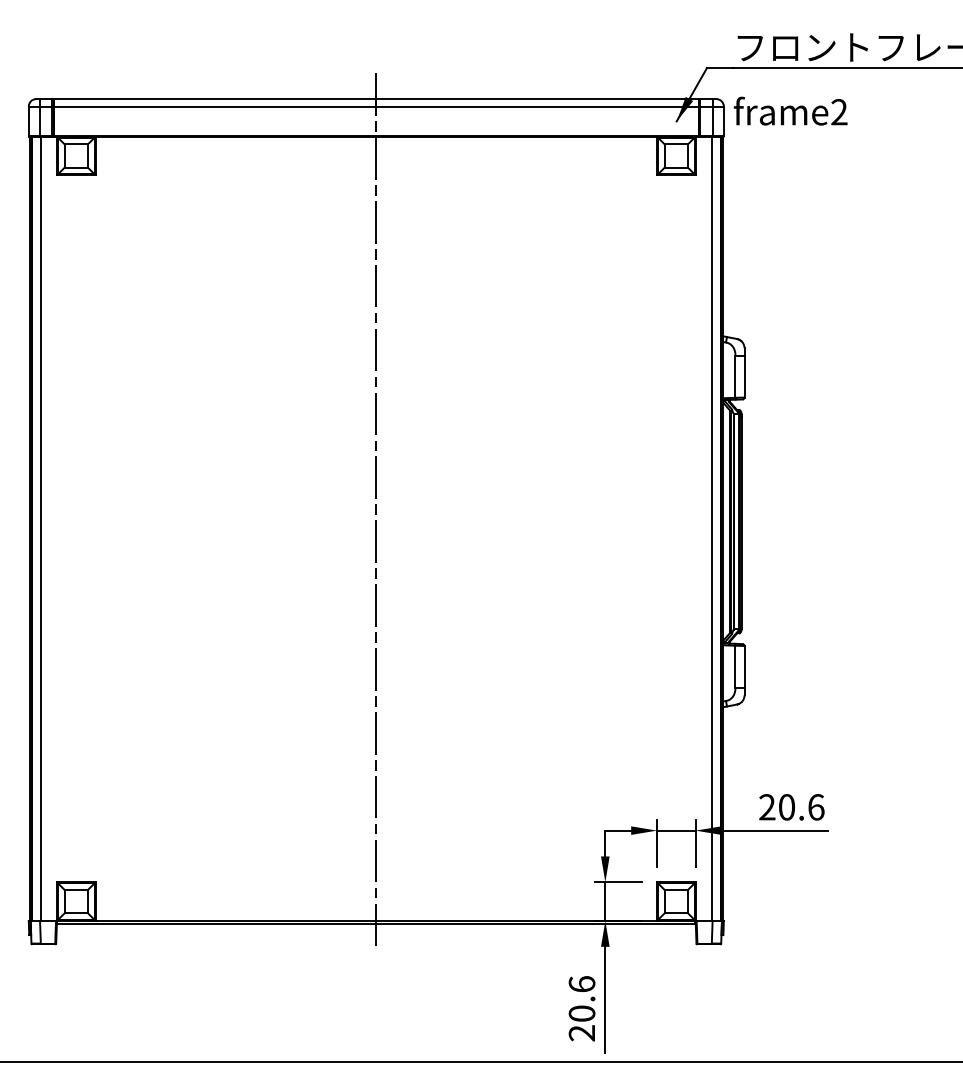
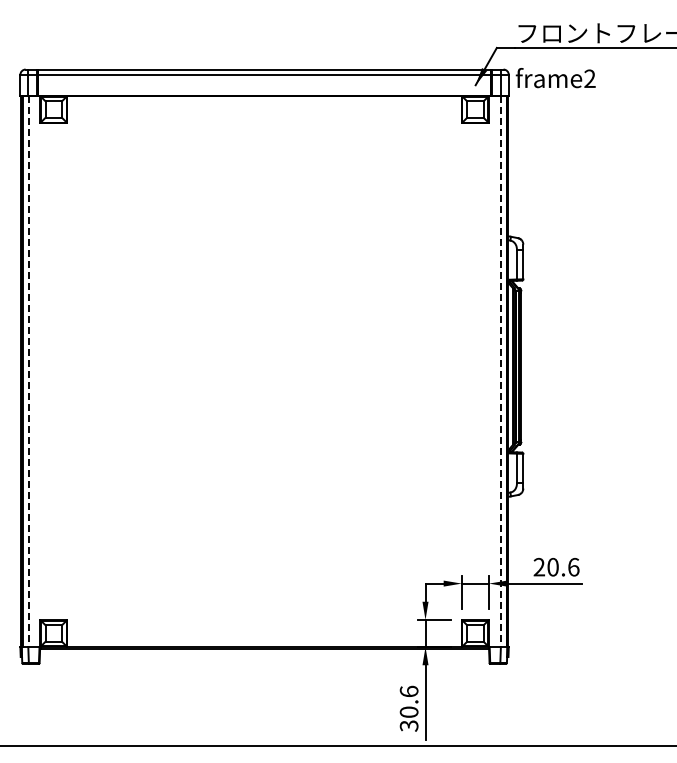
line: (376, 511) -> (264, 359), removed
line: (40, 528) -> (28, 371), solid -> dashed
line: (712, 528) -> (500, 371), solid -> dashed
text: (582, 1032) -> (409, 725), 20.6 -> 30.6

